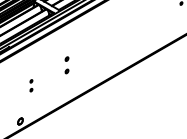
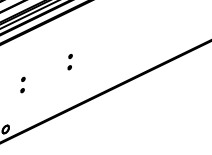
part: (66, 64) -> (69, 61), size x0.71

